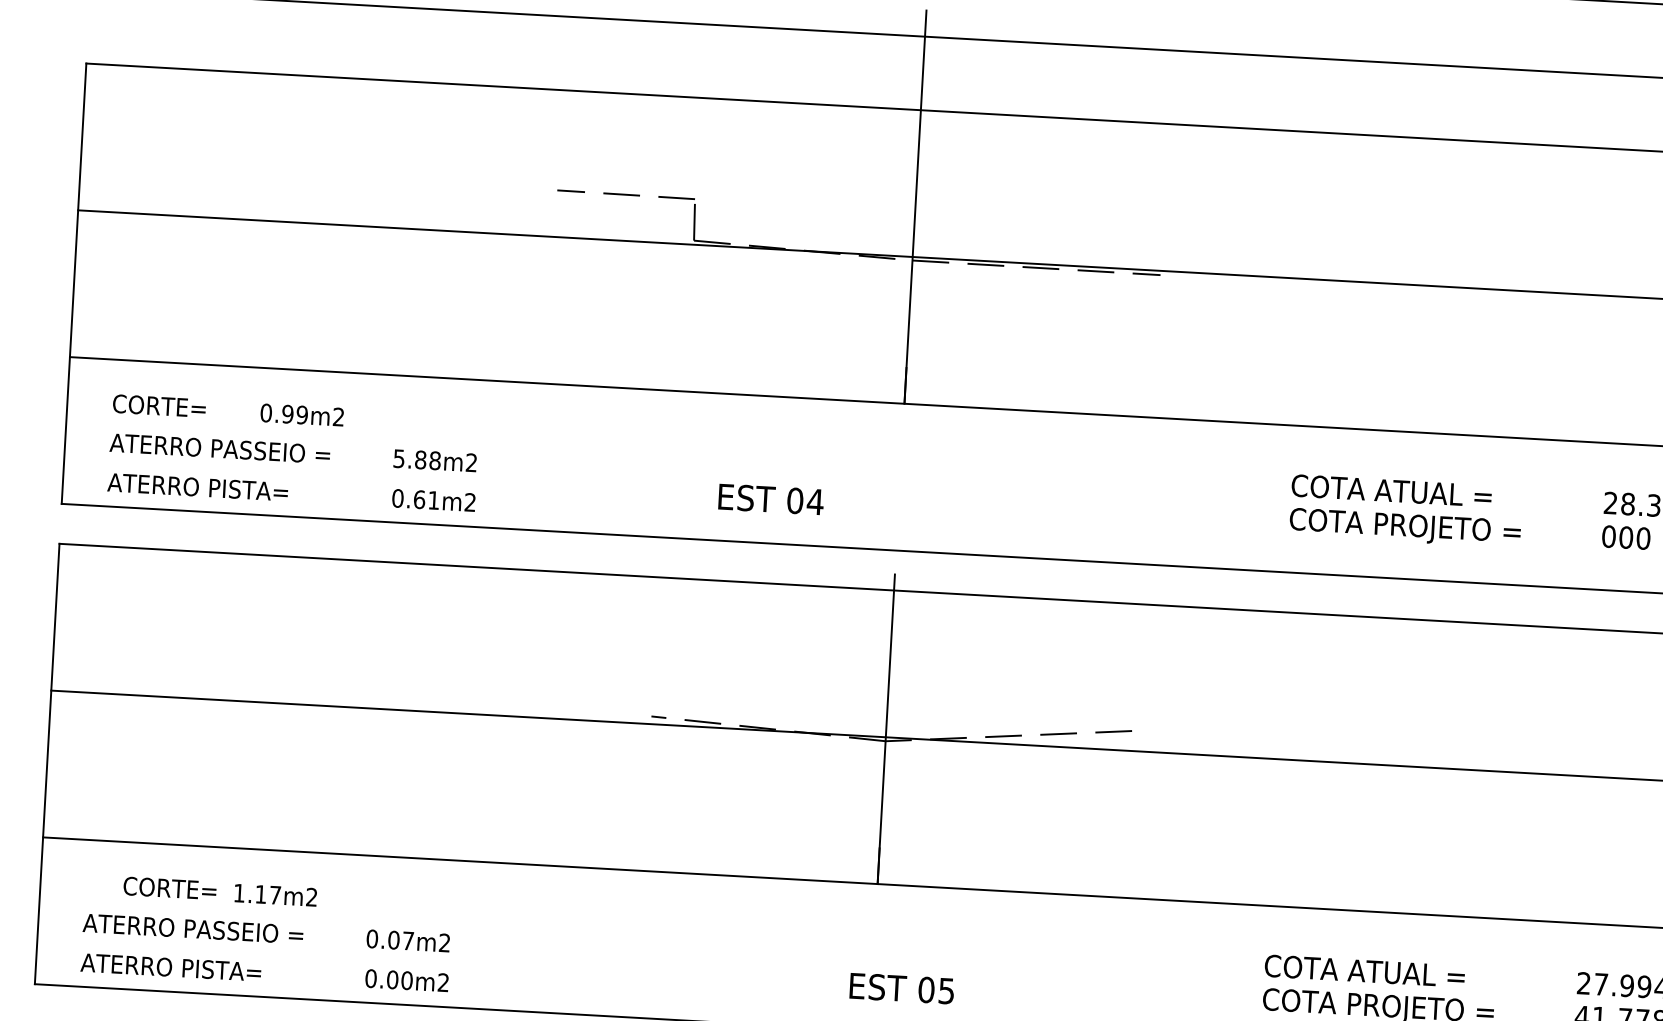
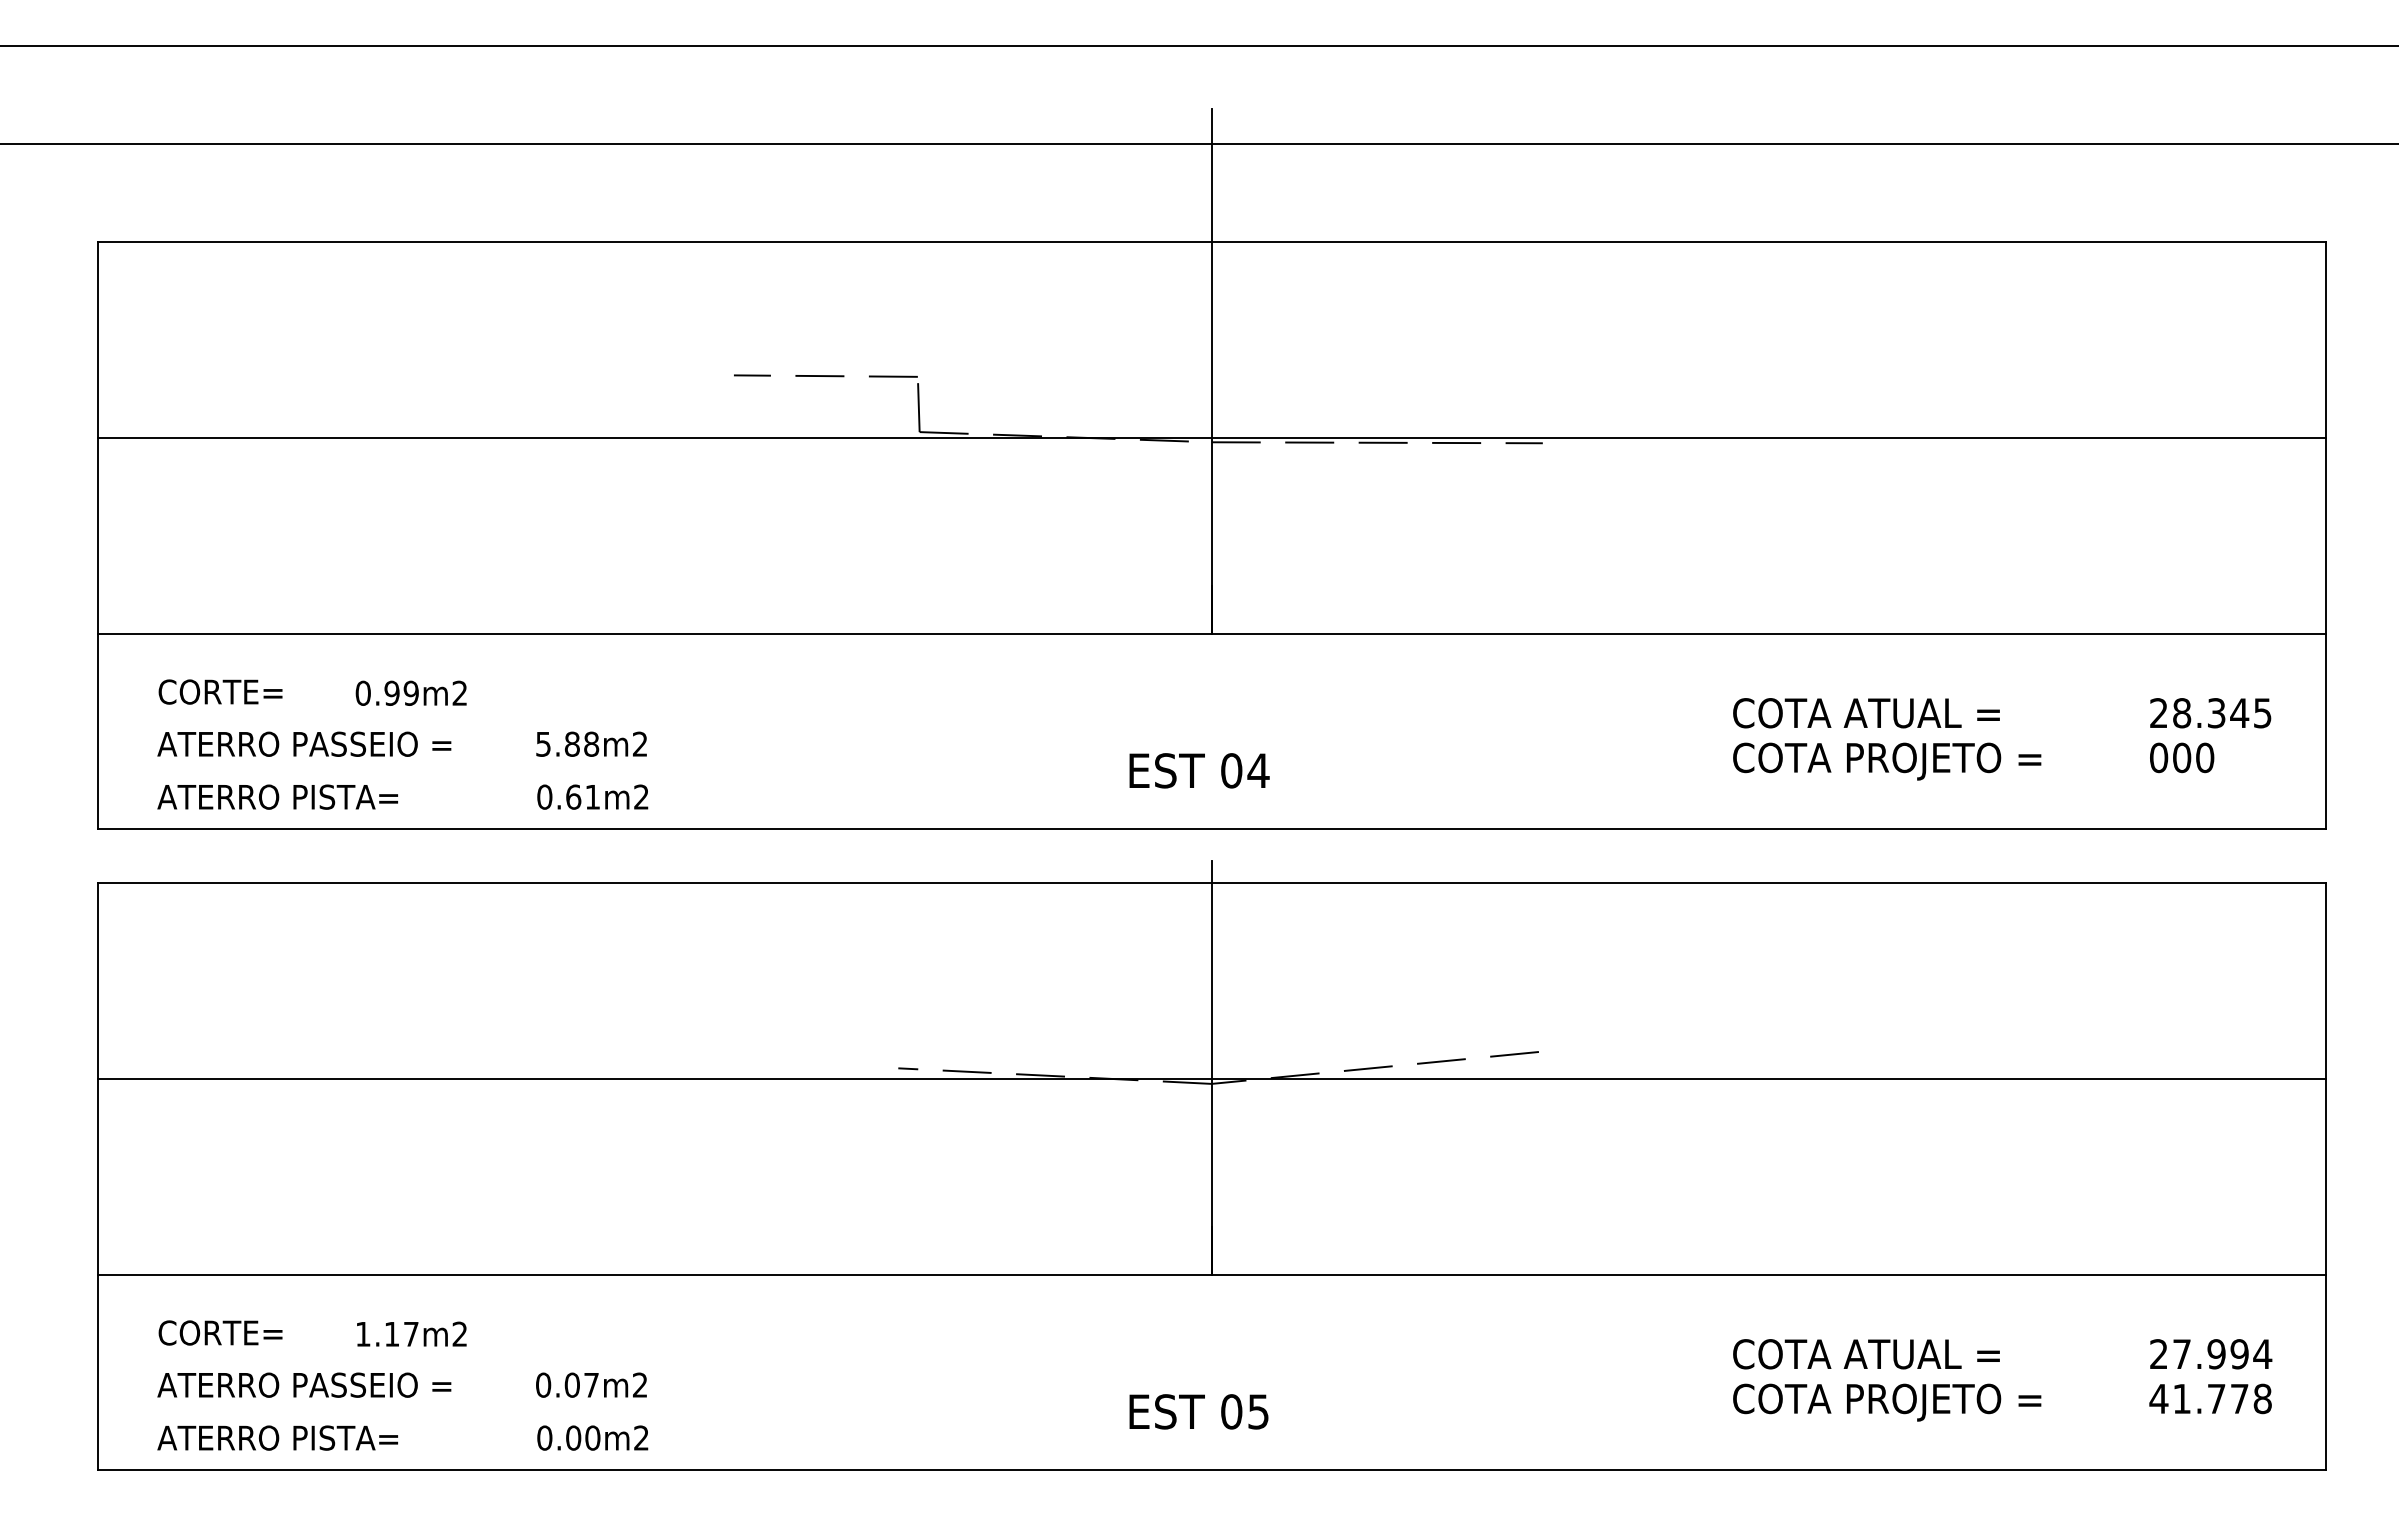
text: (771, 499) -> (1199, 770), moved
text: (169, 888) -> (220, 1332), moved
text: (901, 988) -> (1198, 1411), moved

